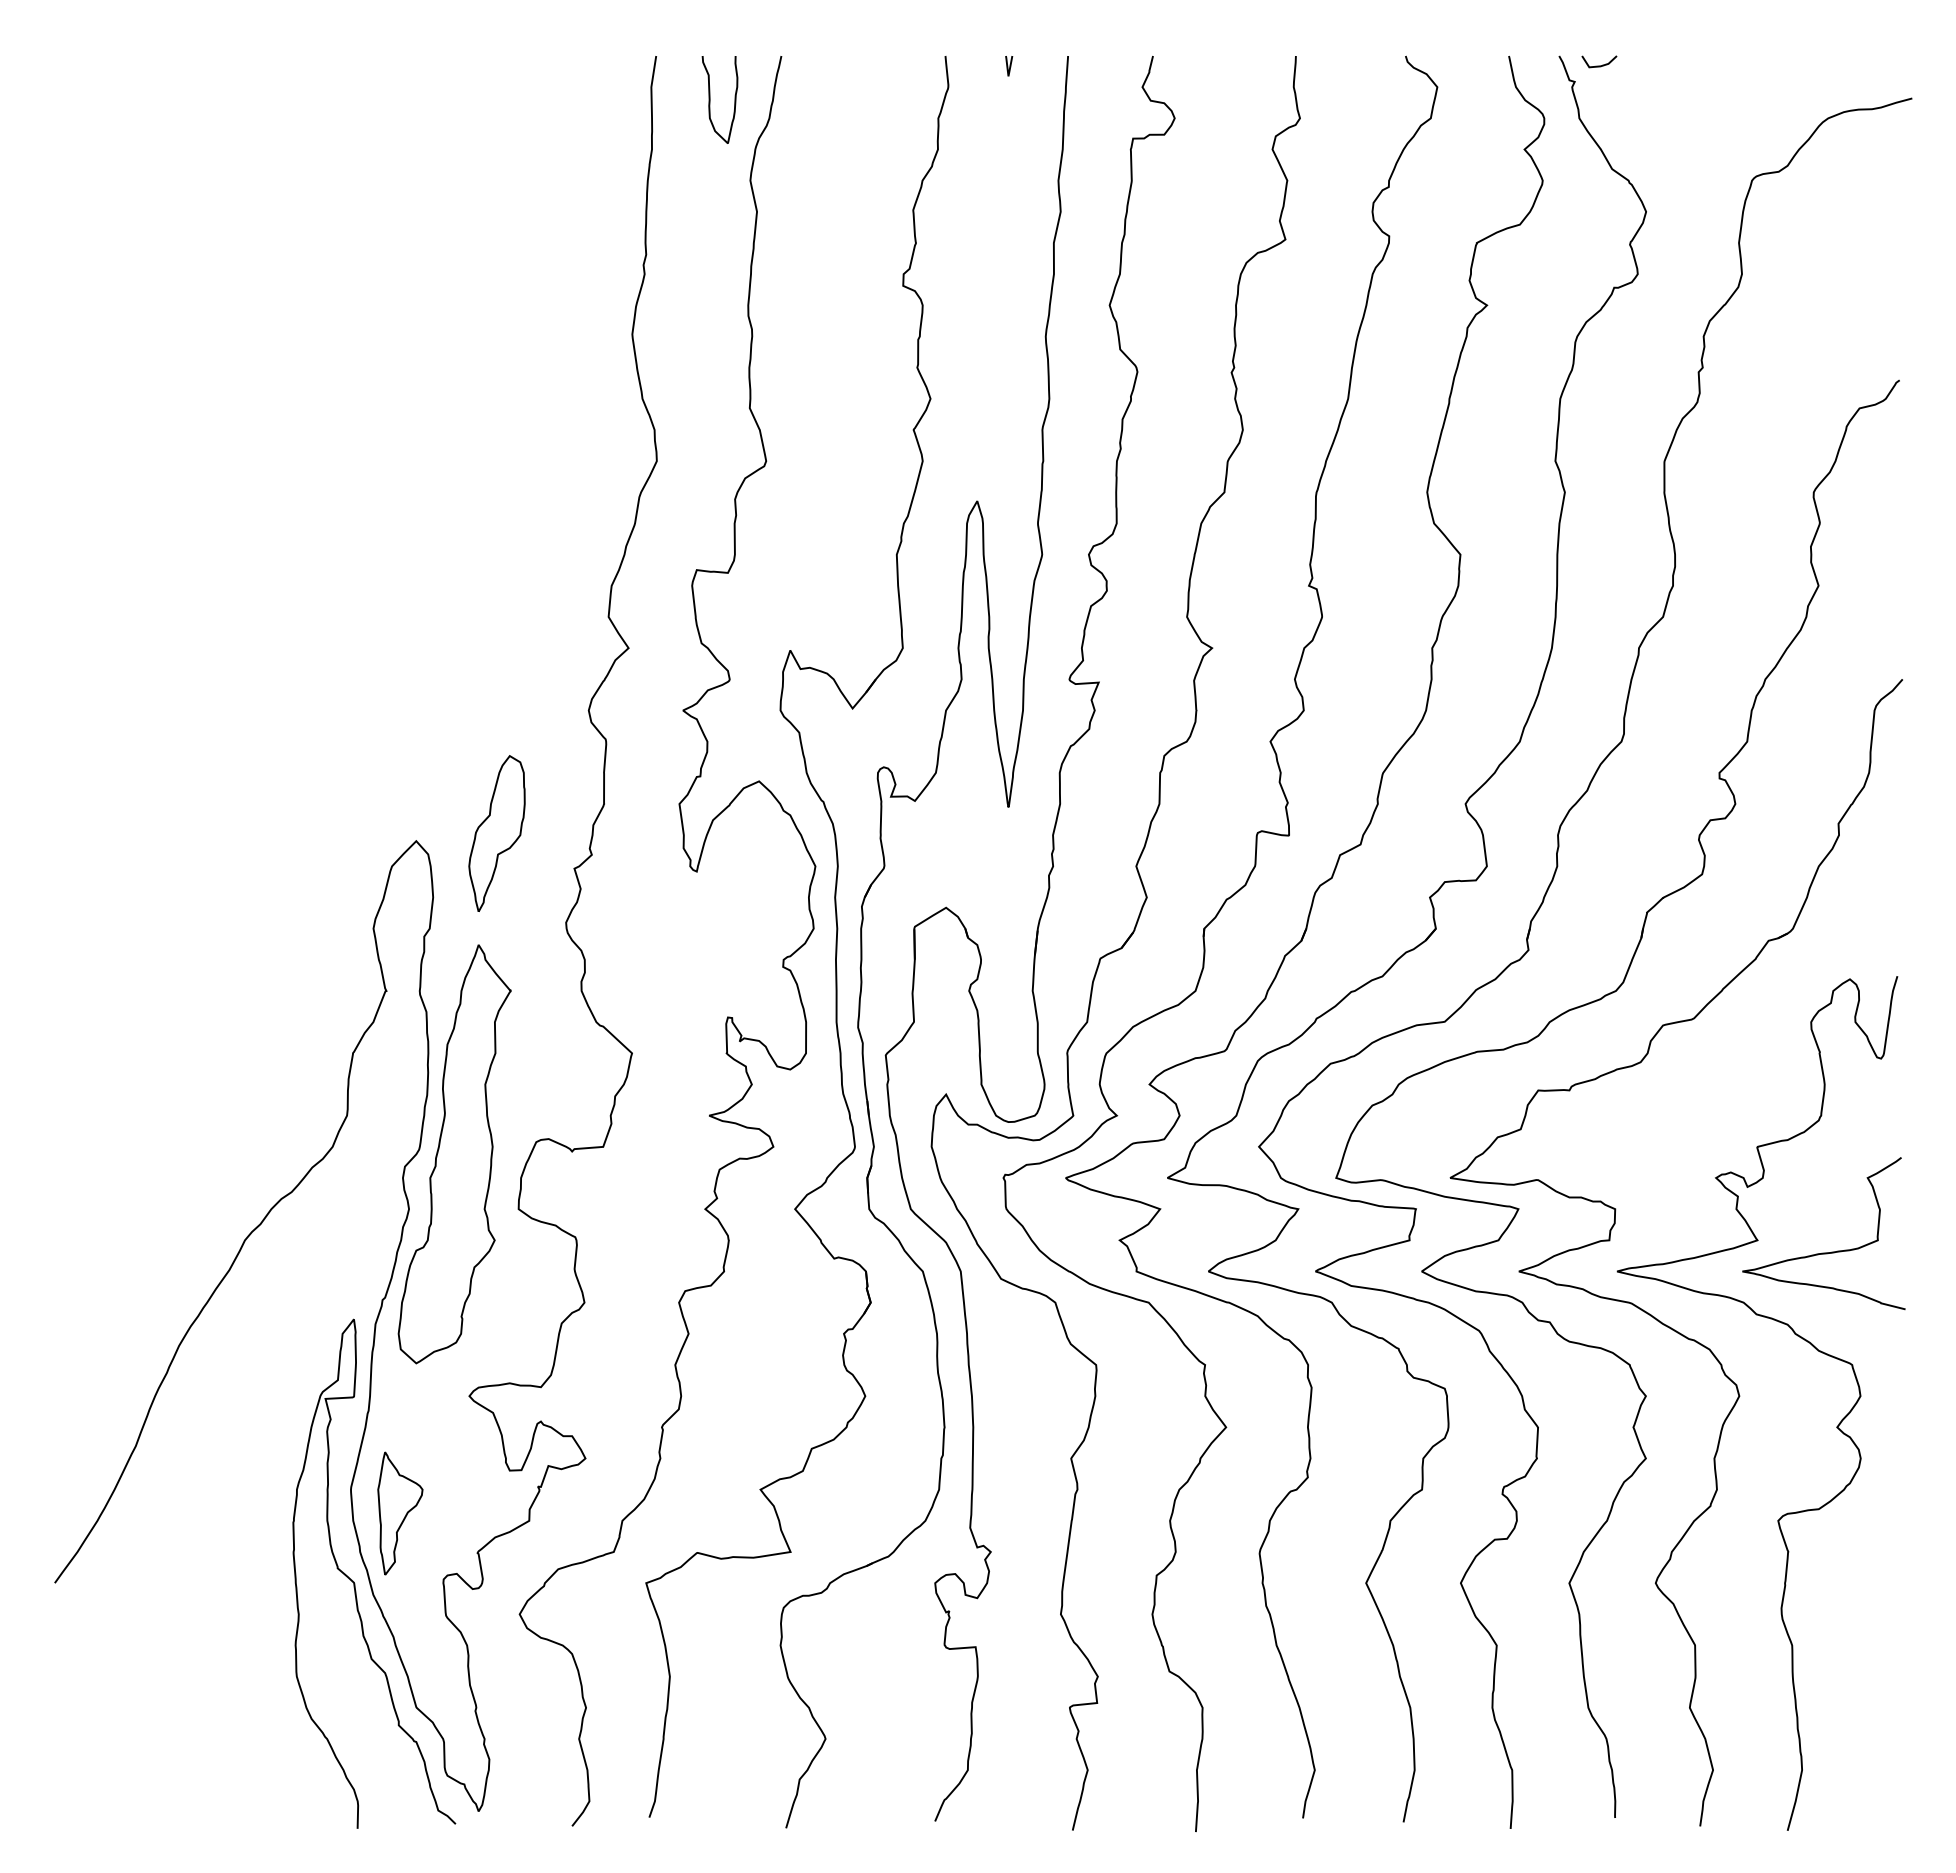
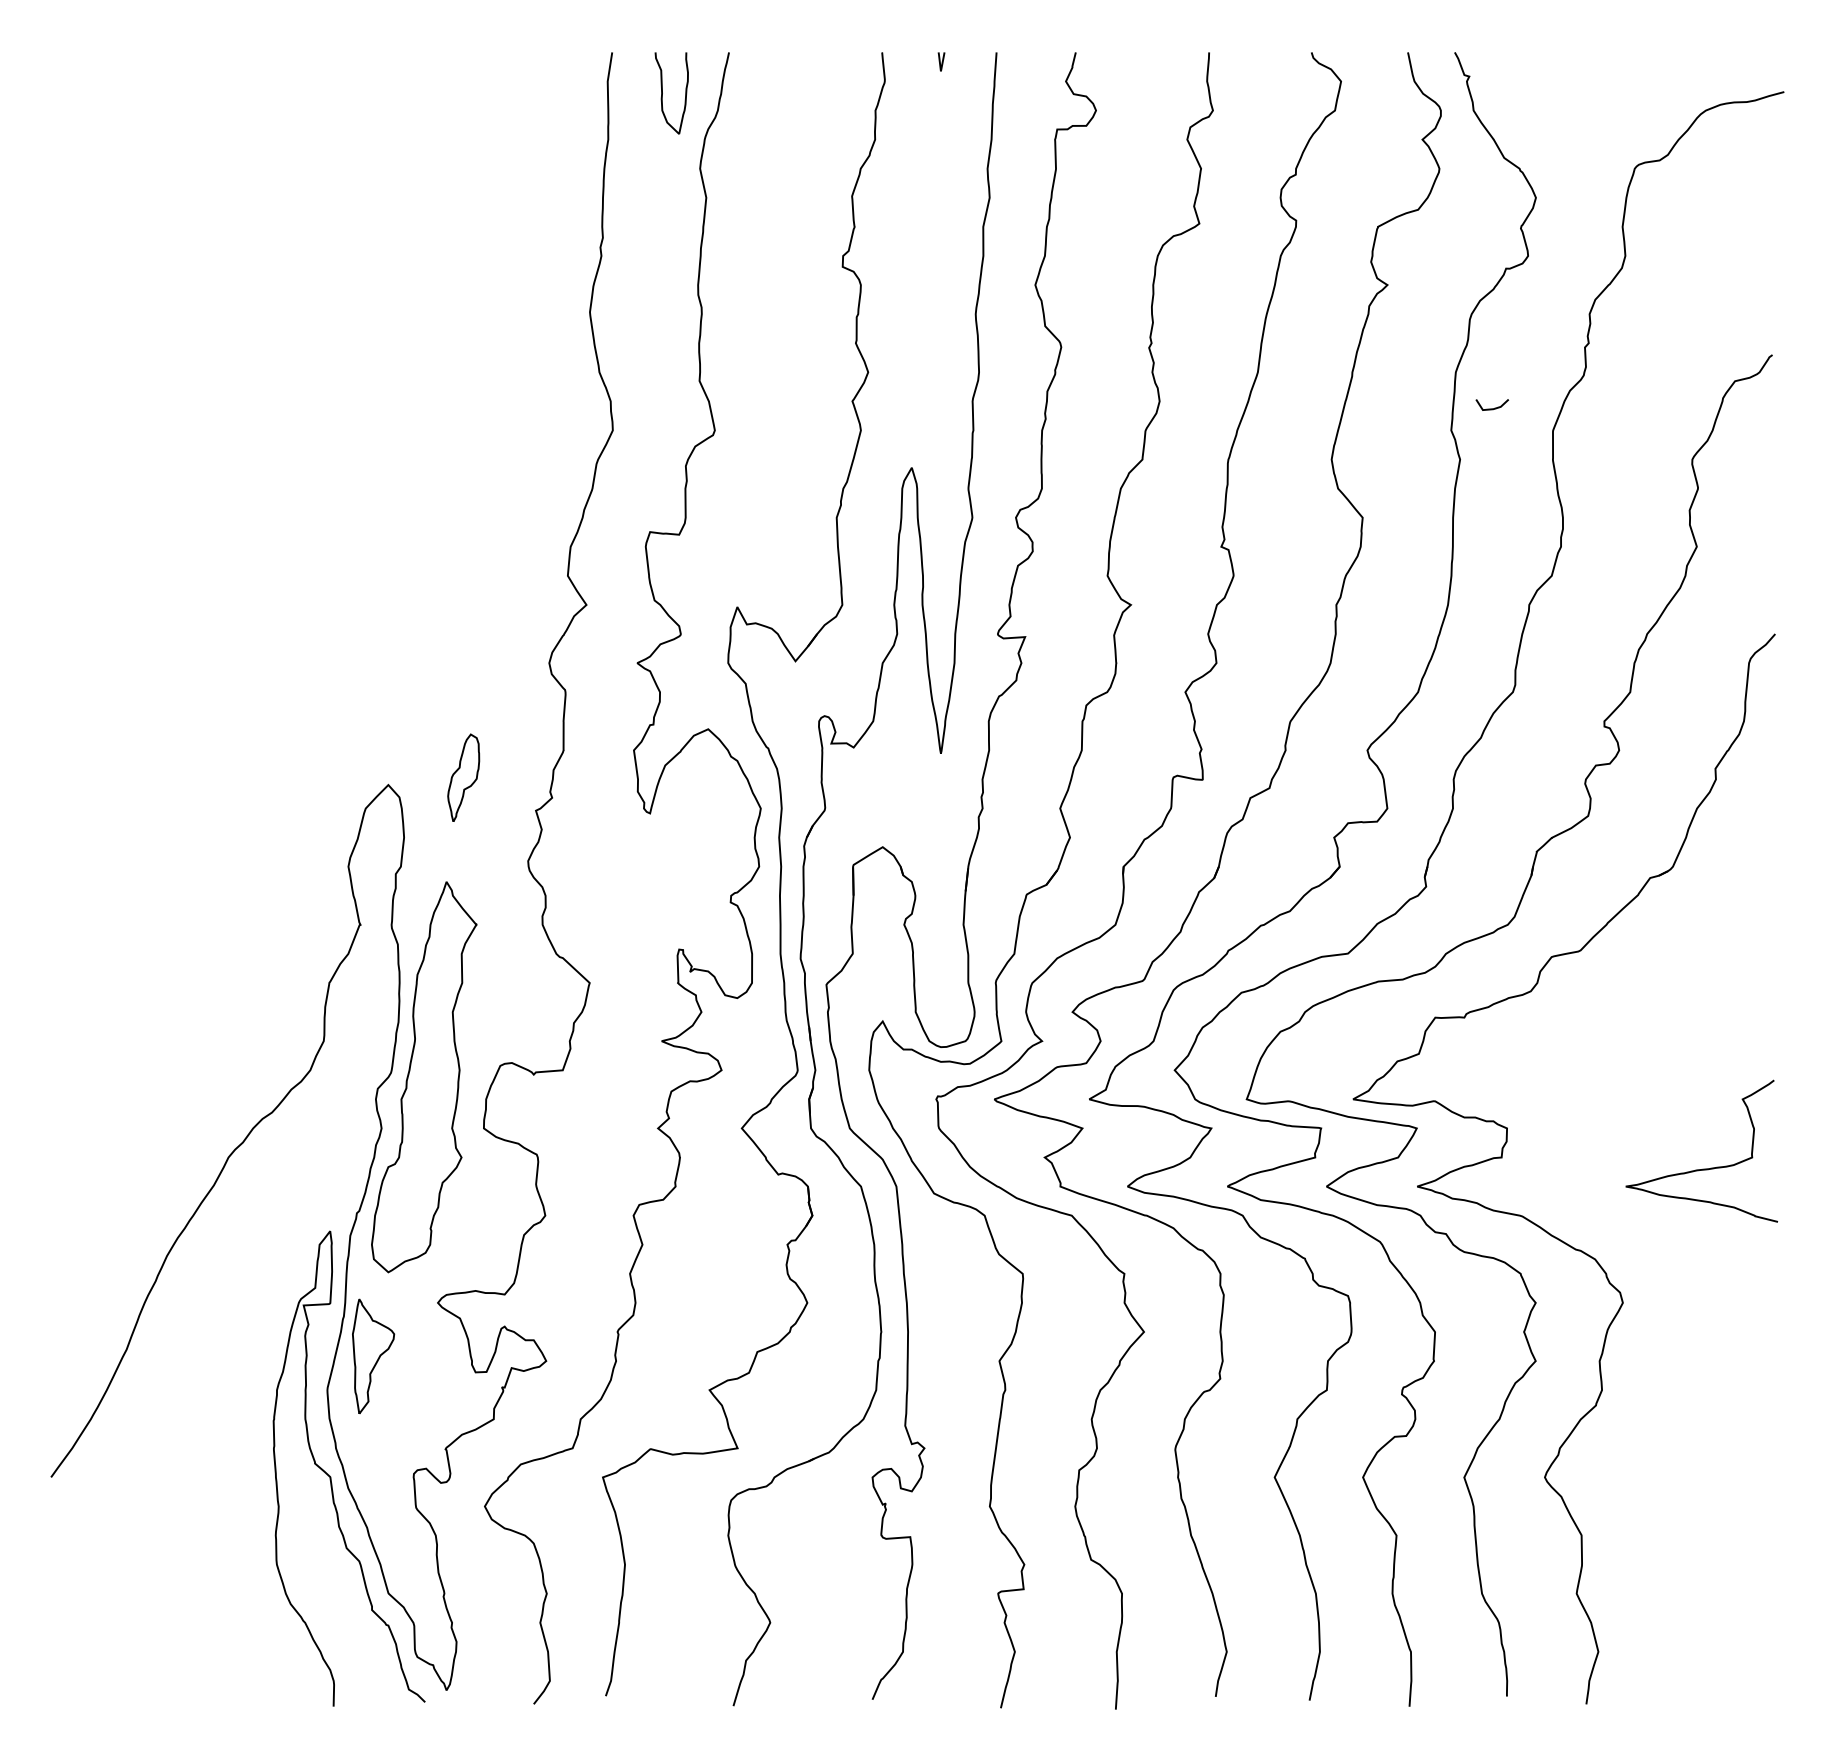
line: (1599, 65) -> (1492, 408), moved
part: (496, 833) -> (463, 777), size x0.6
curve: (1800, 1338) -> (1679, 1249), removed
part: (400, 1513) -> (373, 1356), moved

